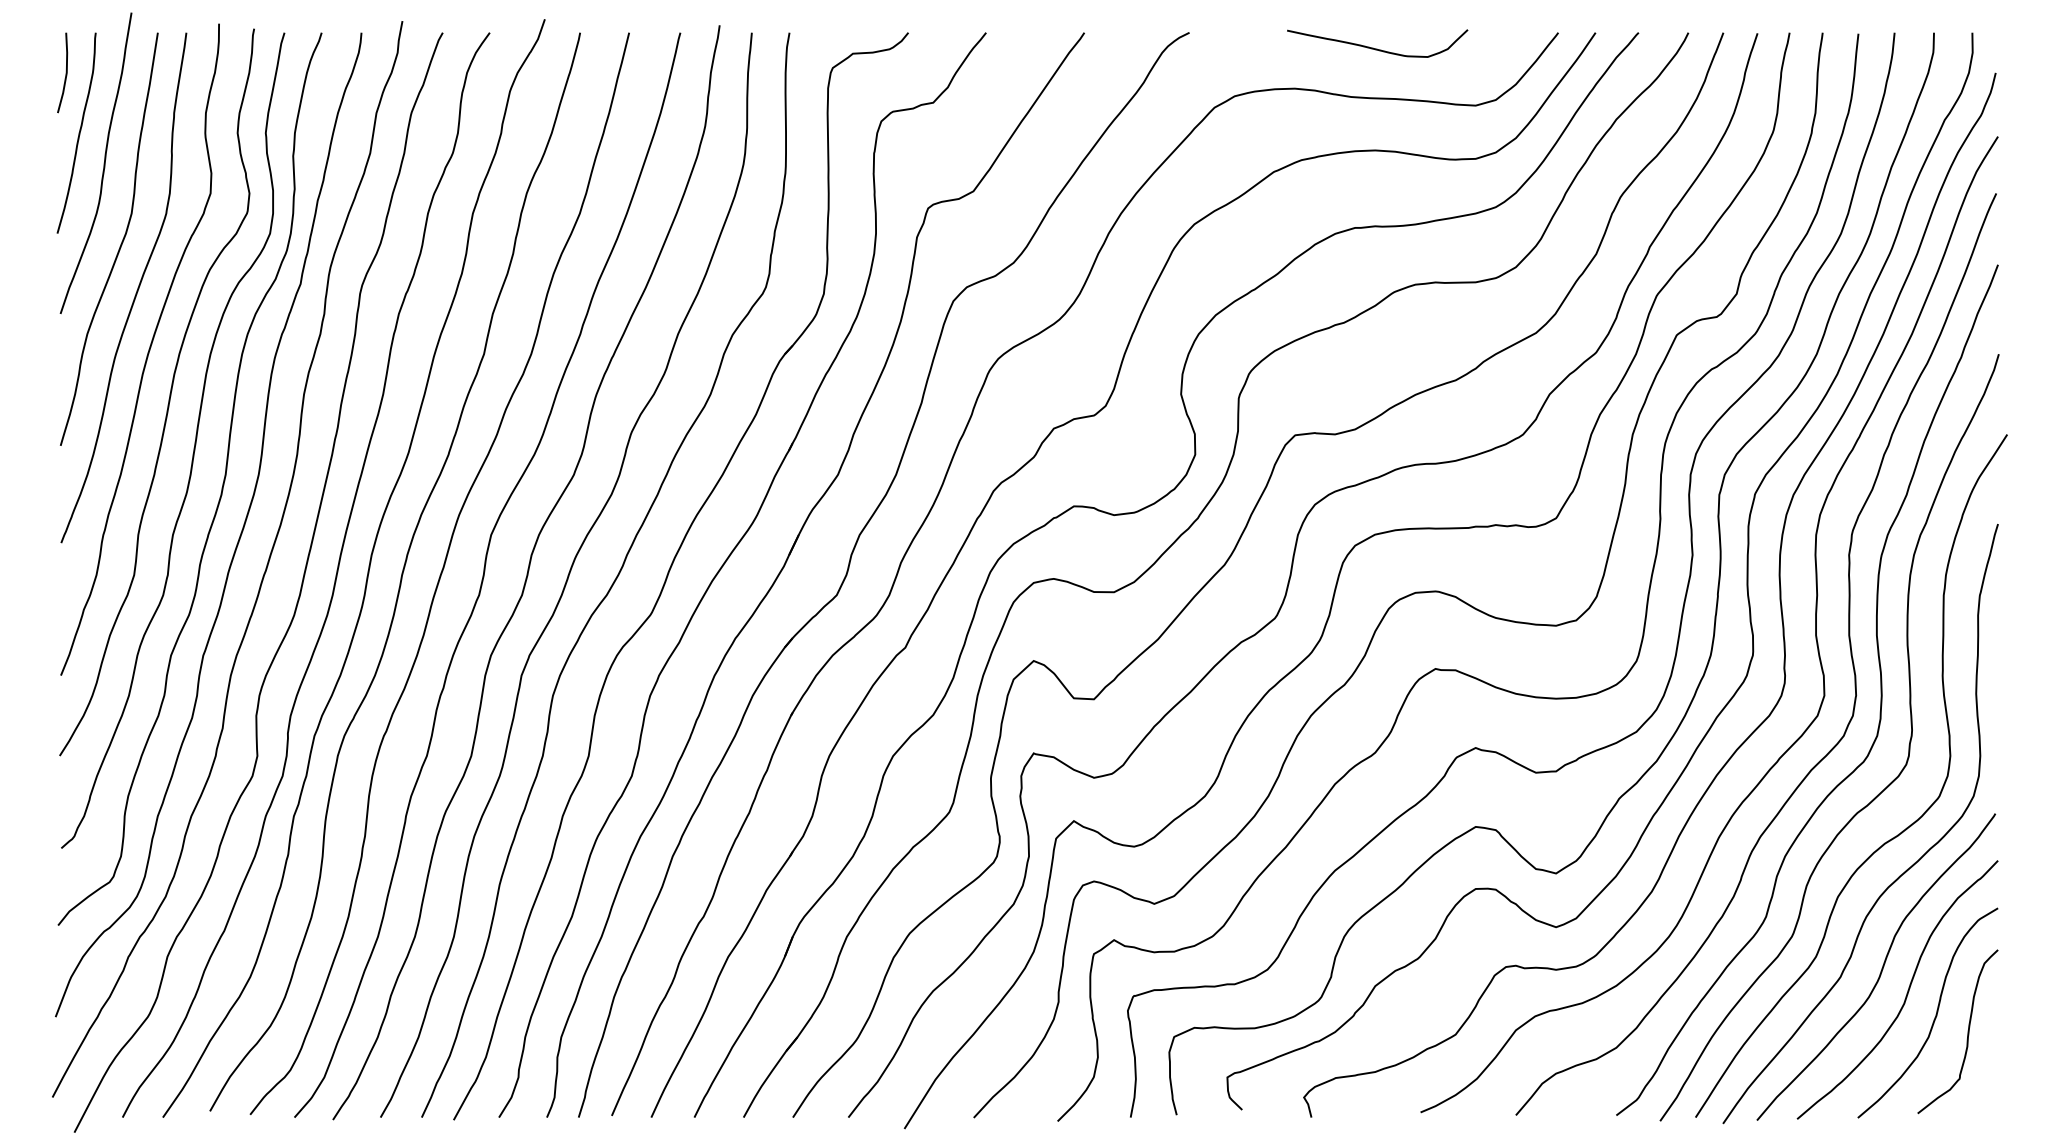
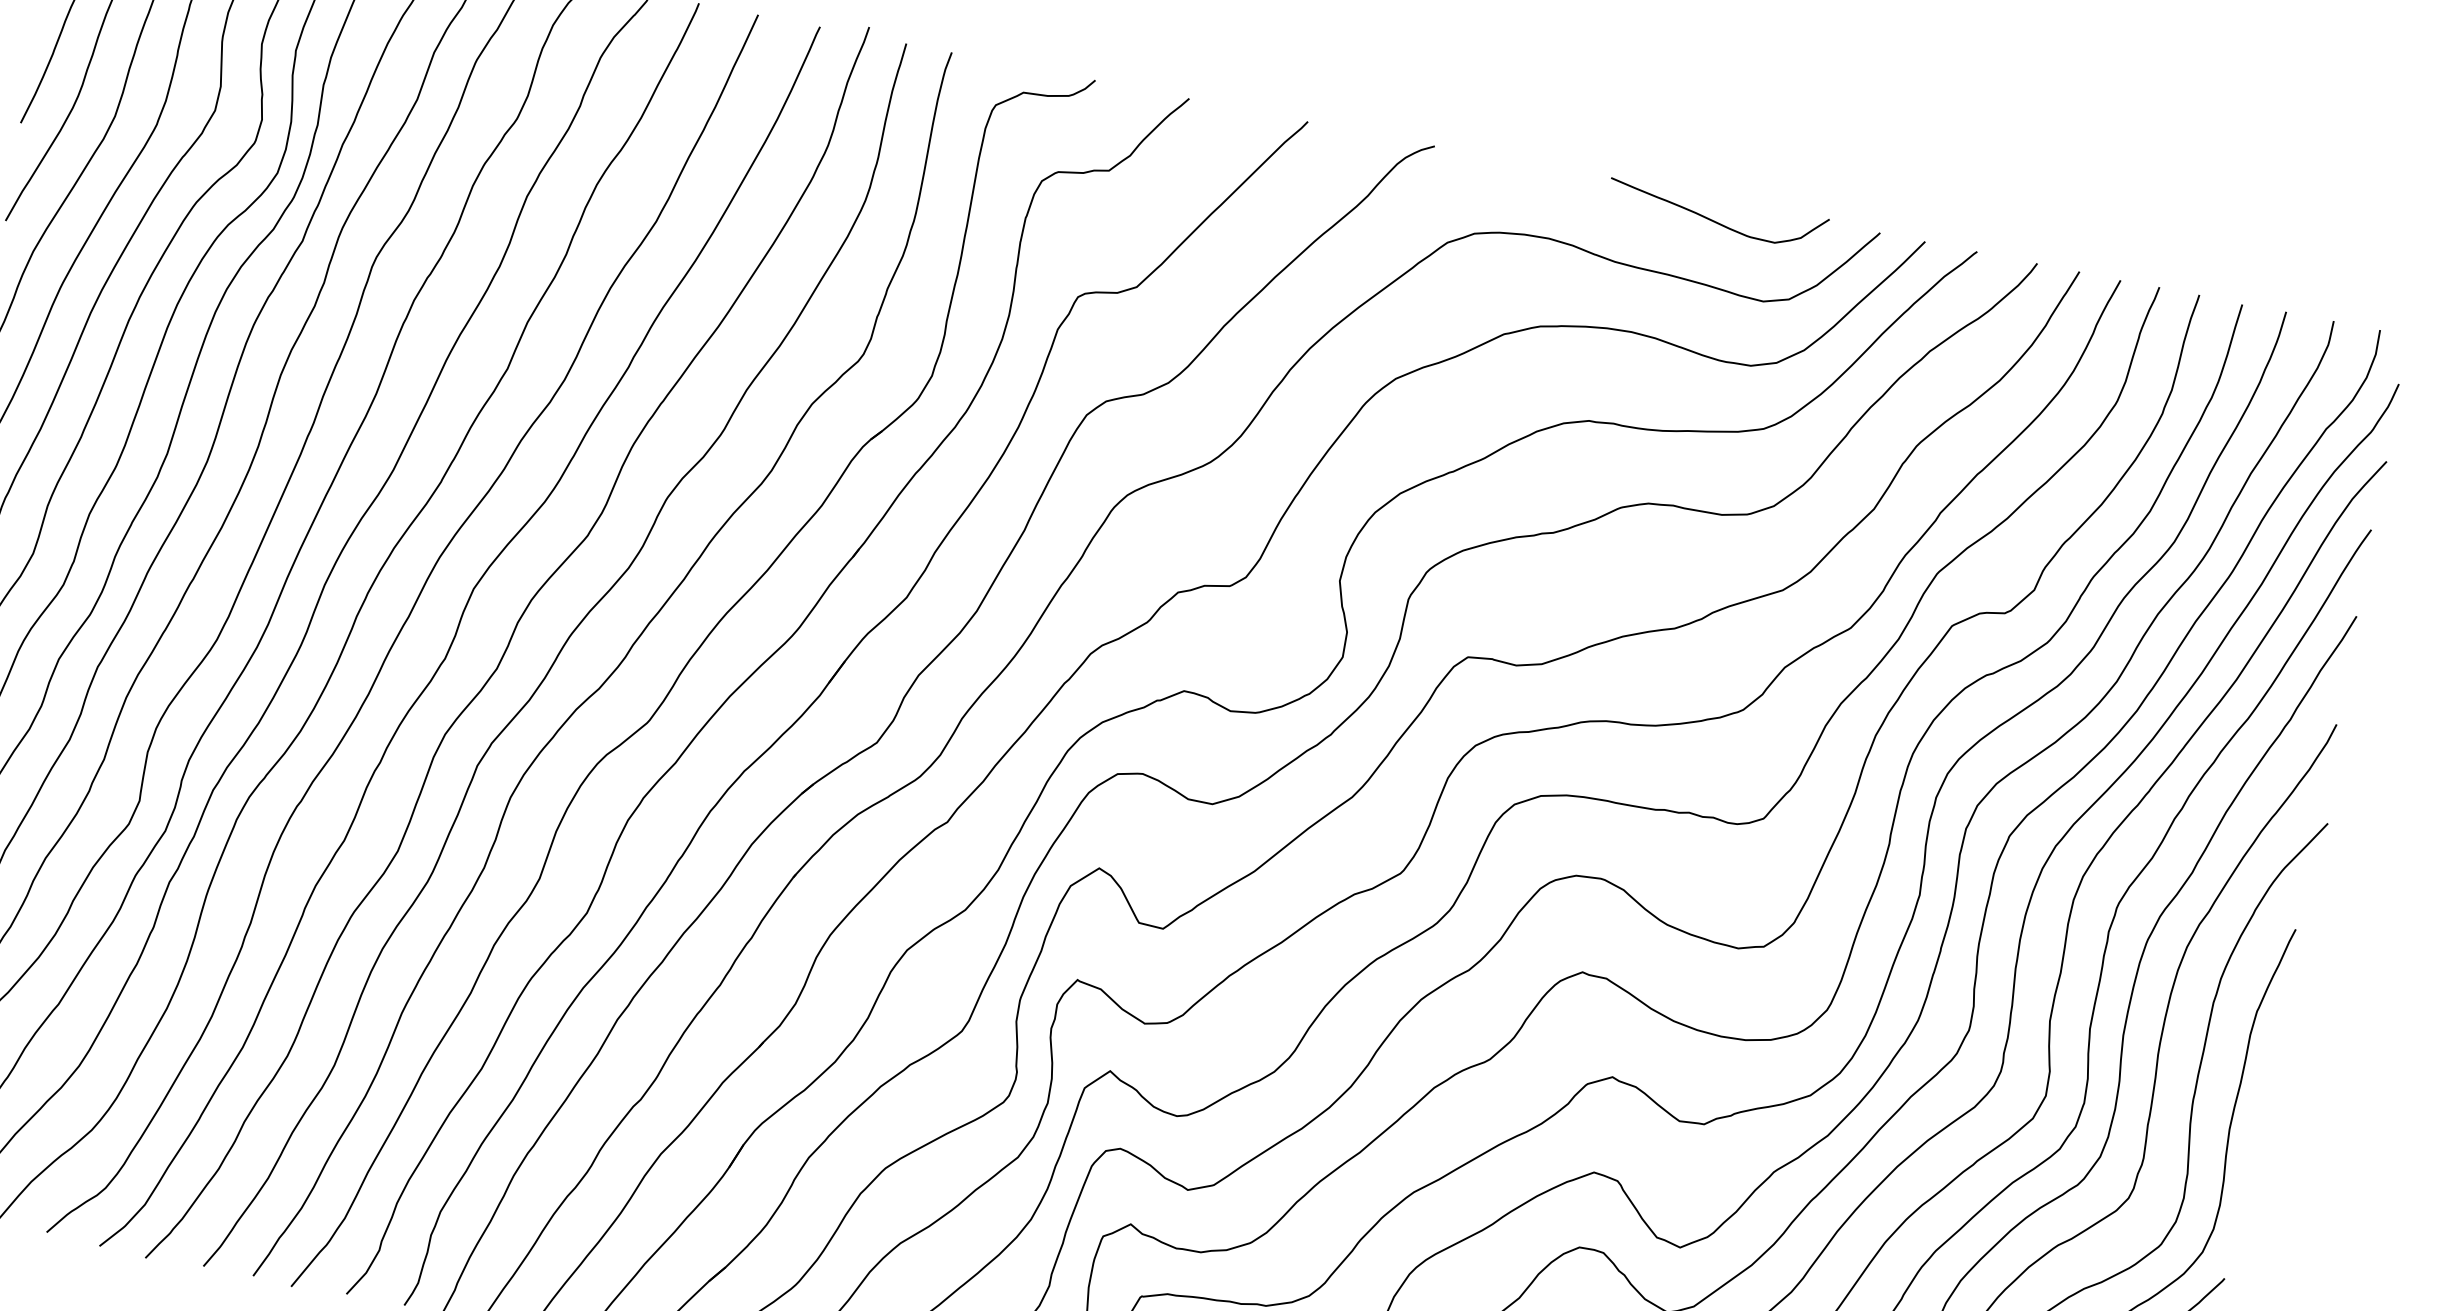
curve: (1377, 48) -> (1716, 220), moved

